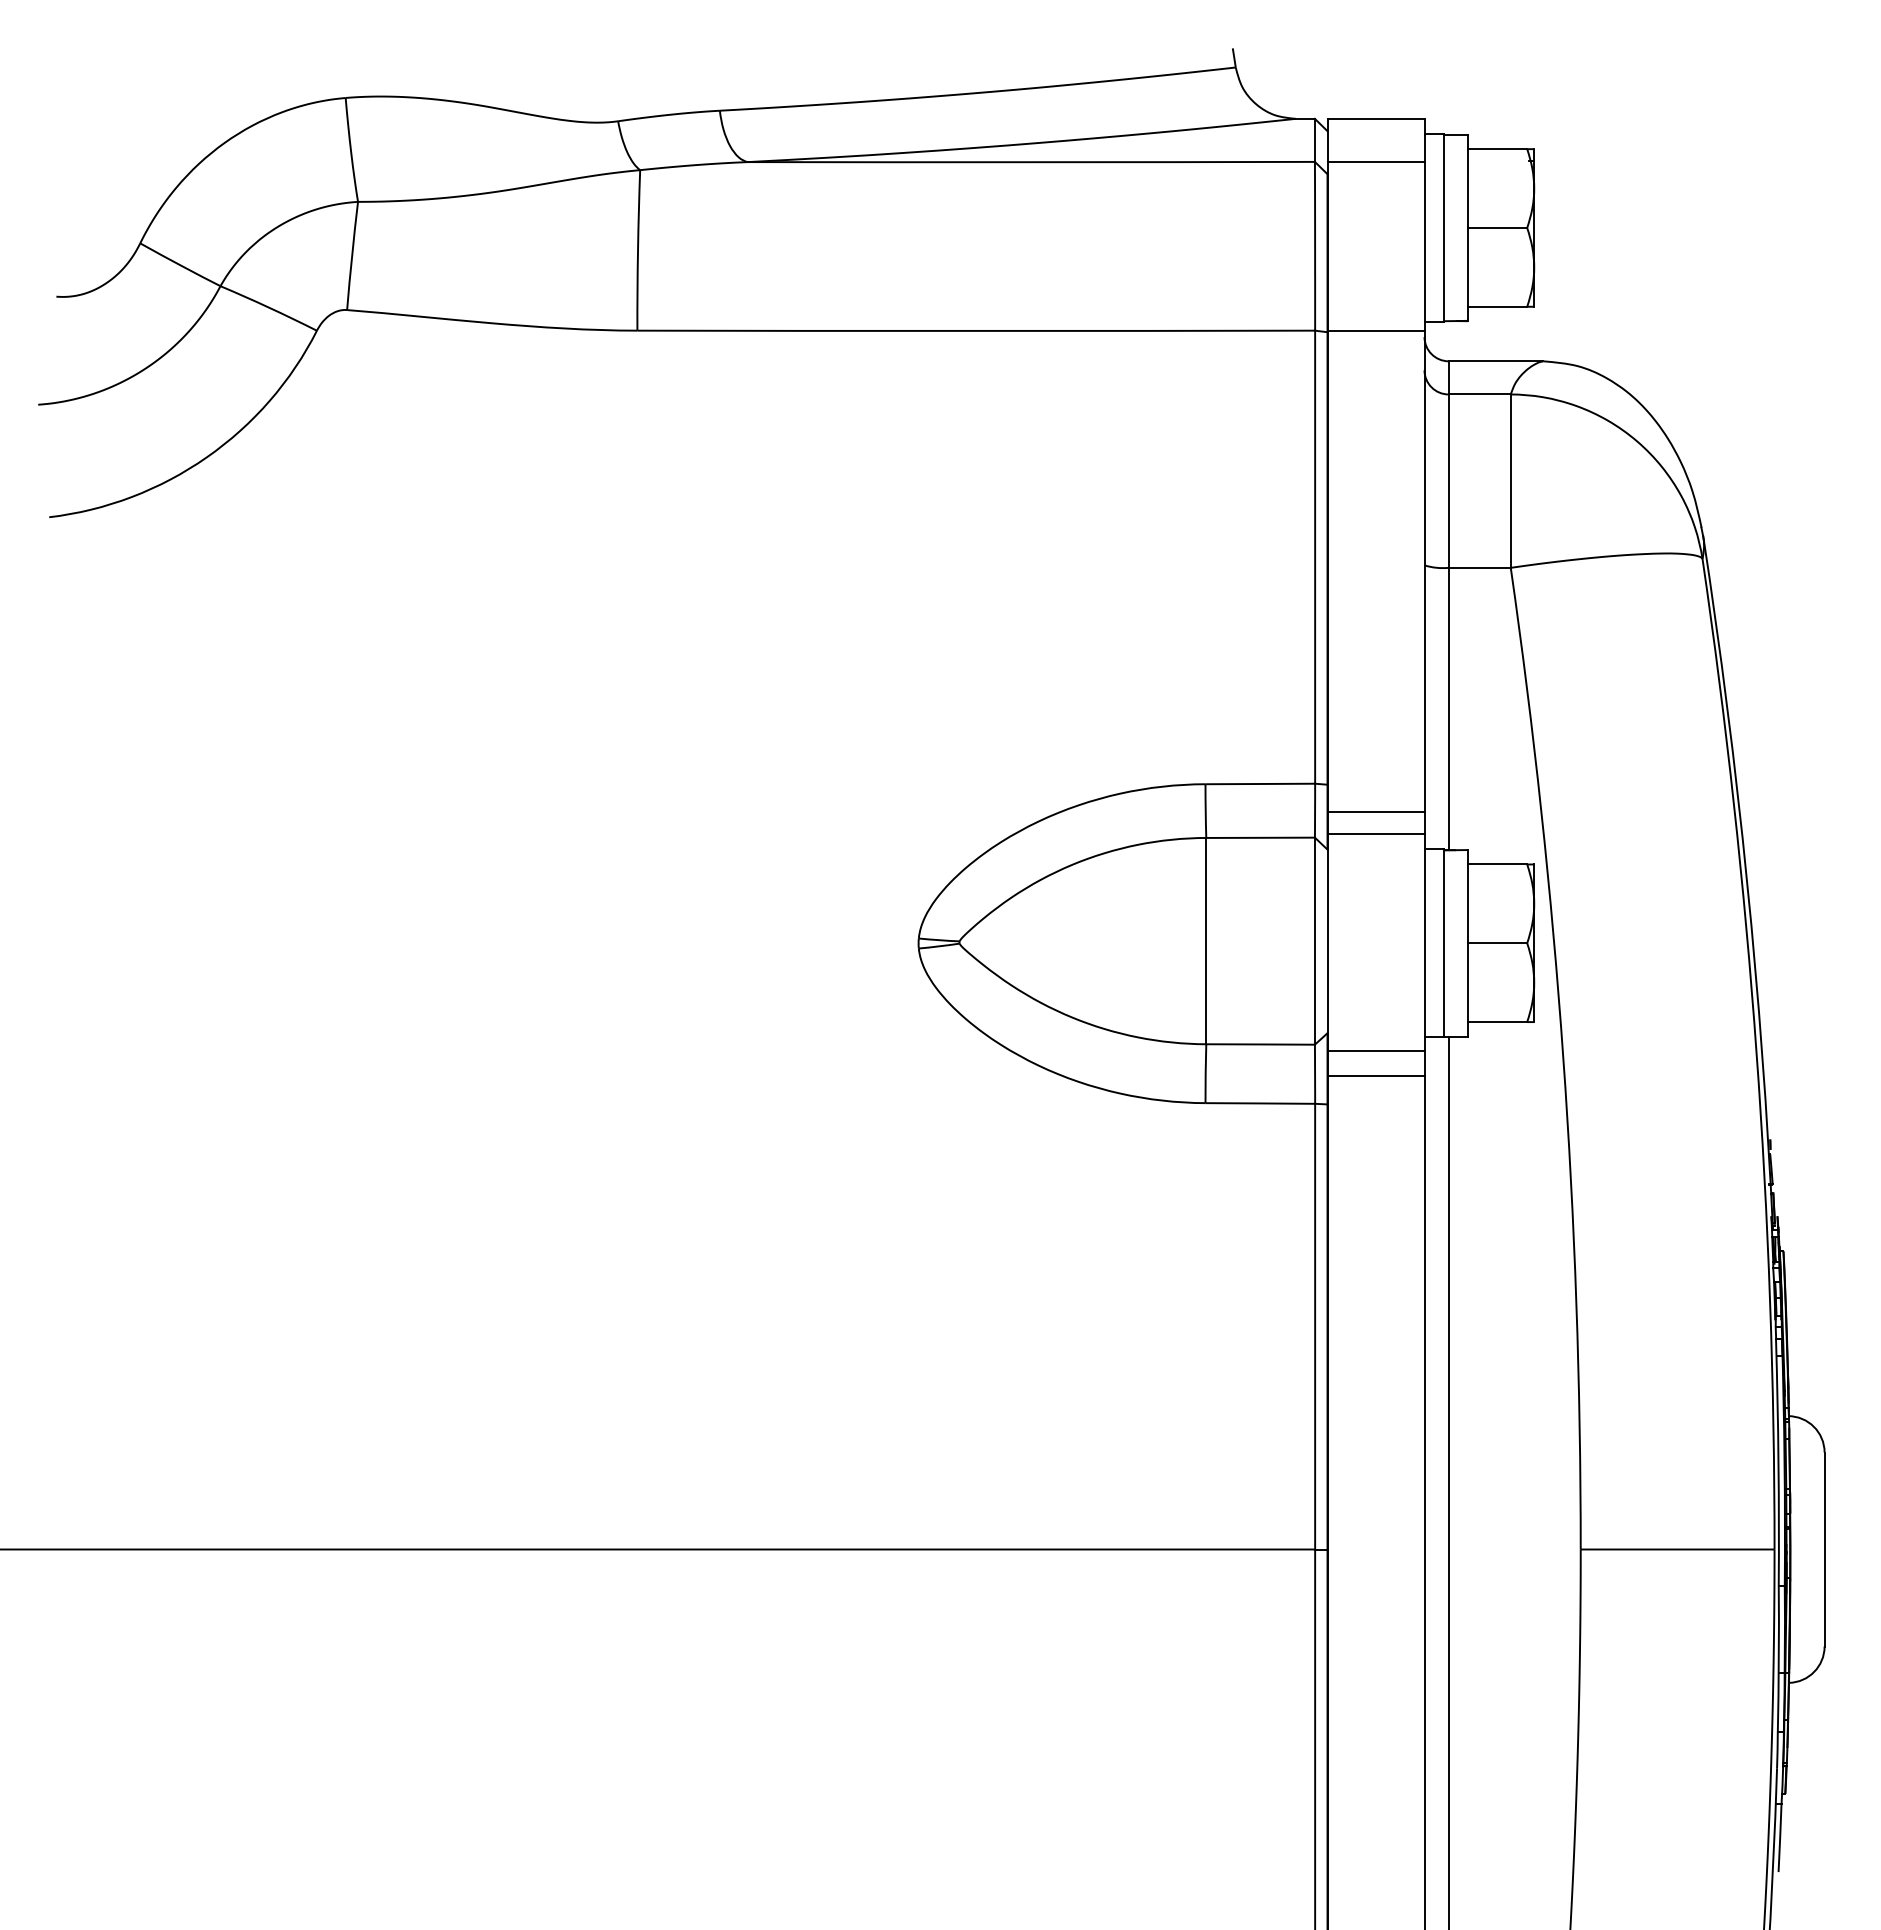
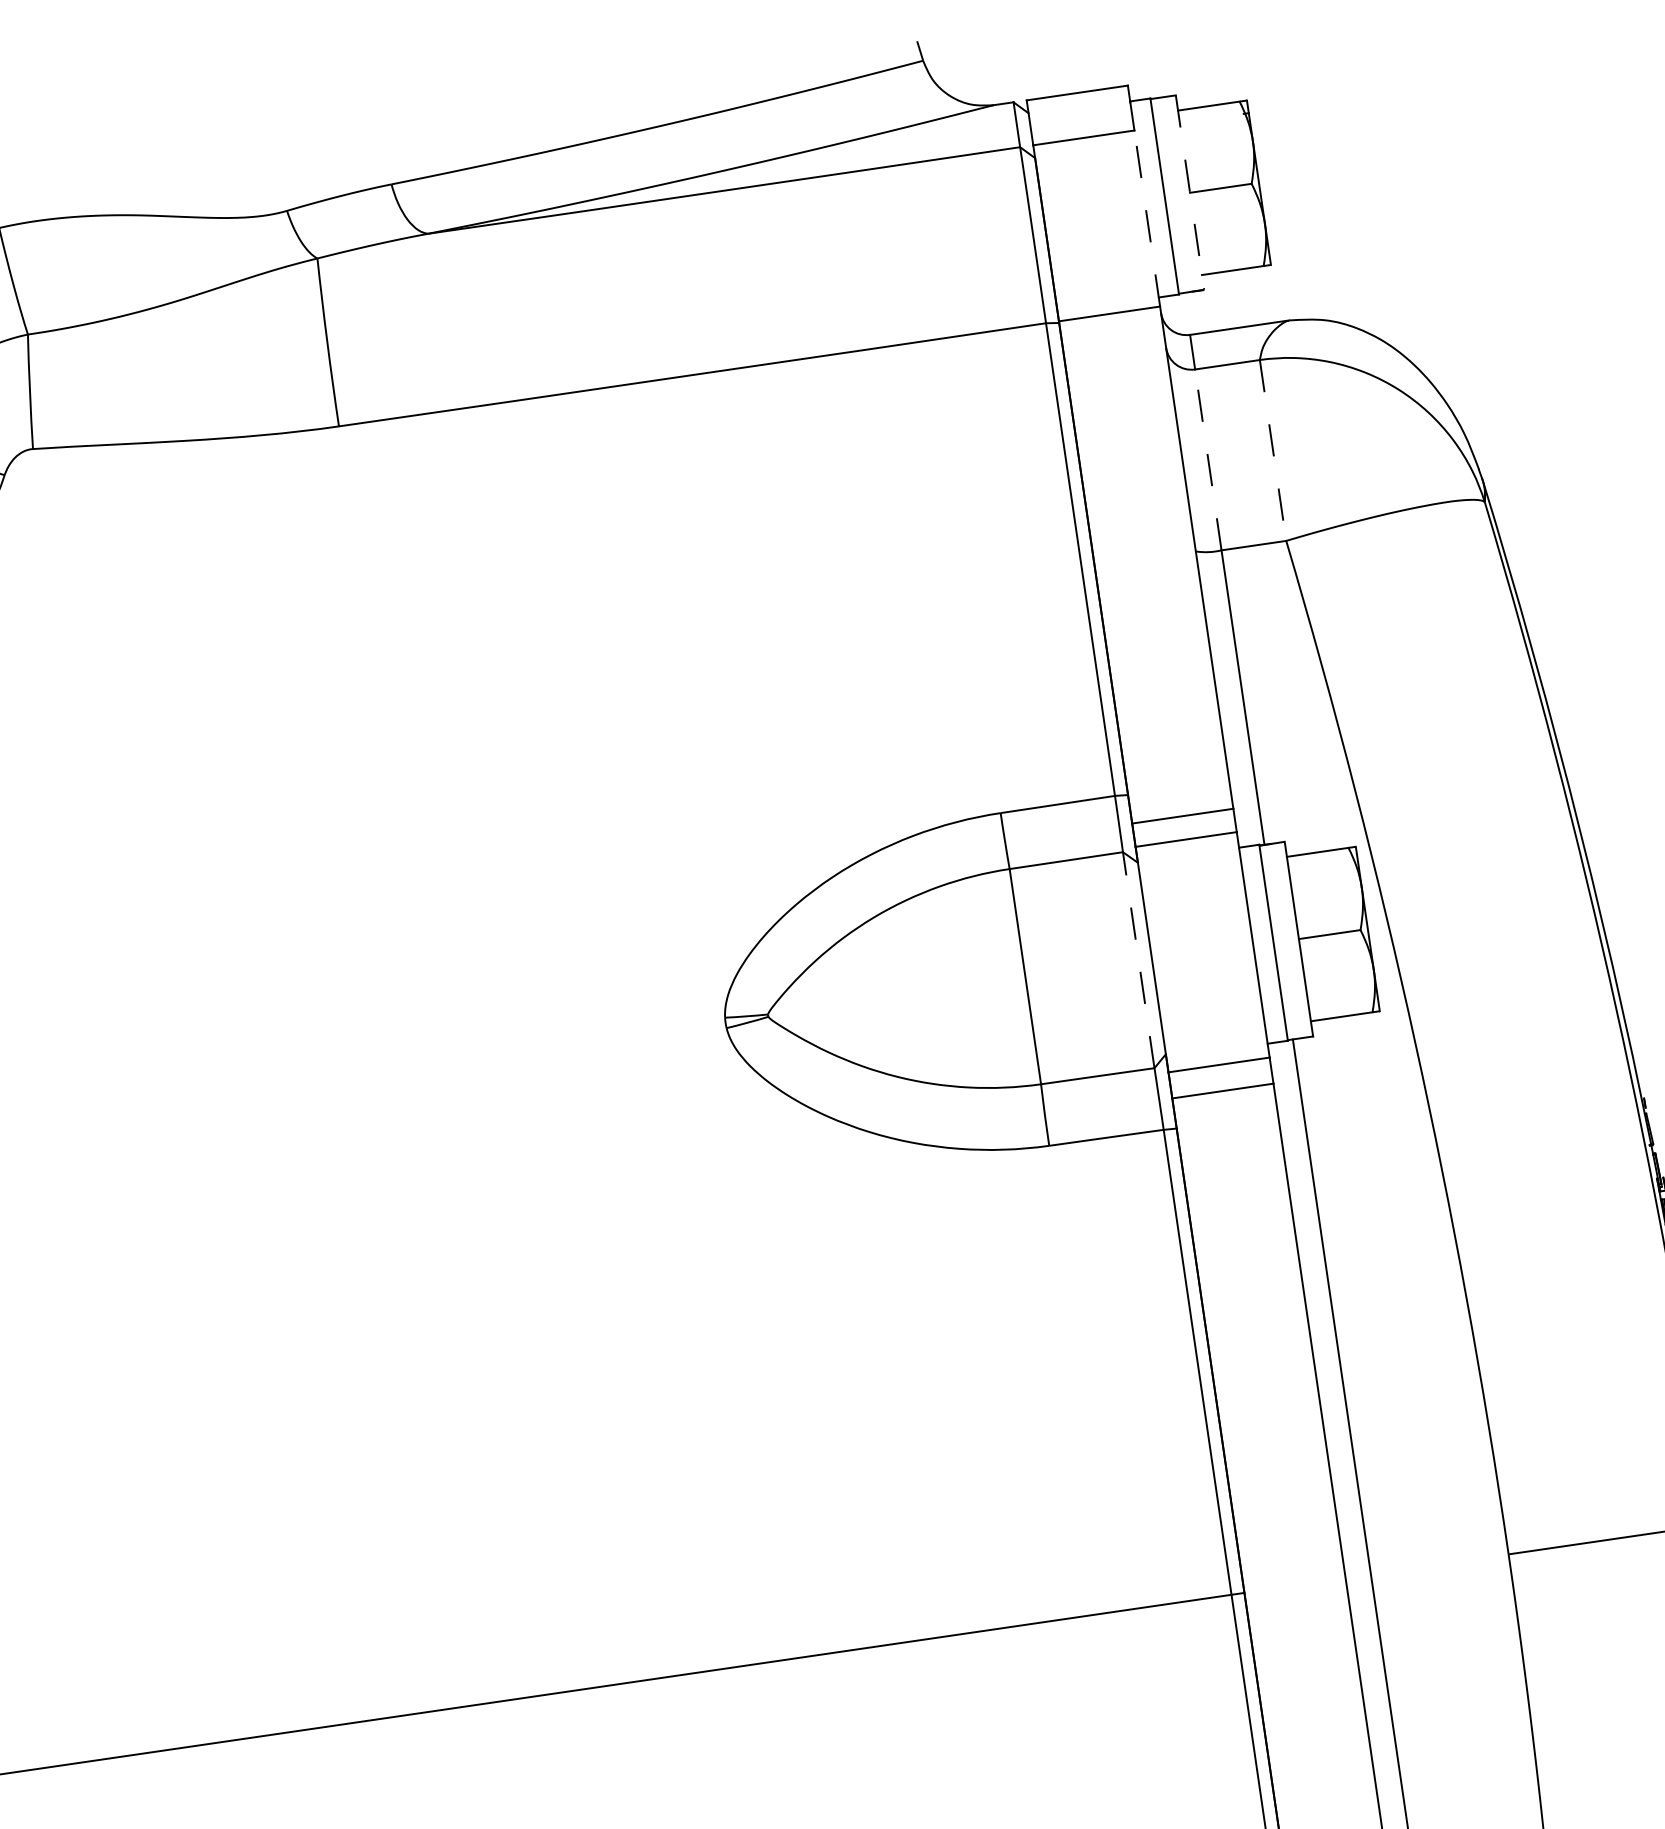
line: (1468, 228) -> (1190, 193), solid -> dashed
line: (1424, 245) -> (1147, 217), solid -> dashed
line: (1448, 481) -> (1208, 460), solid -> dashed
line: (1510, 481) -> (1272, 450), solid -> dashed
line: (1314, 941) -> (1138, 960), solid -> dashed

